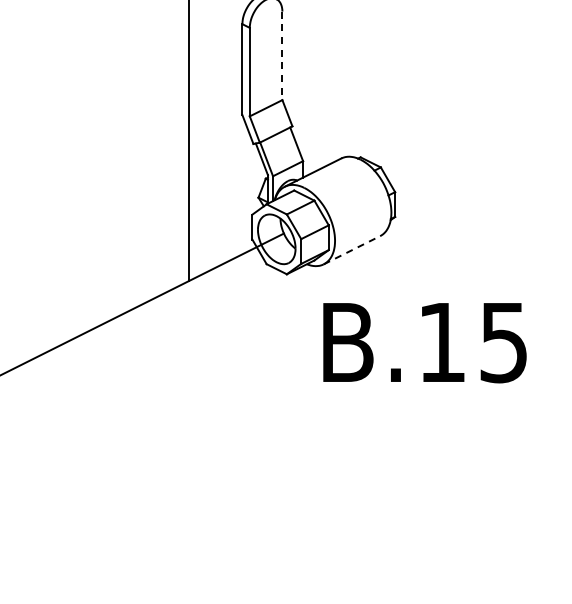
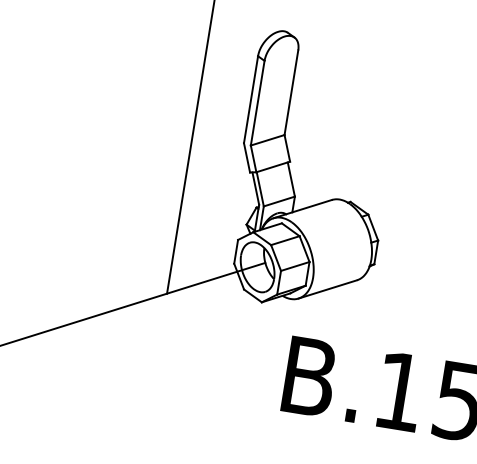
line: (282, 56) -> (291, 93), dashed -> solid
line: (351, 250) -> (327, 289), dashed -> solid

